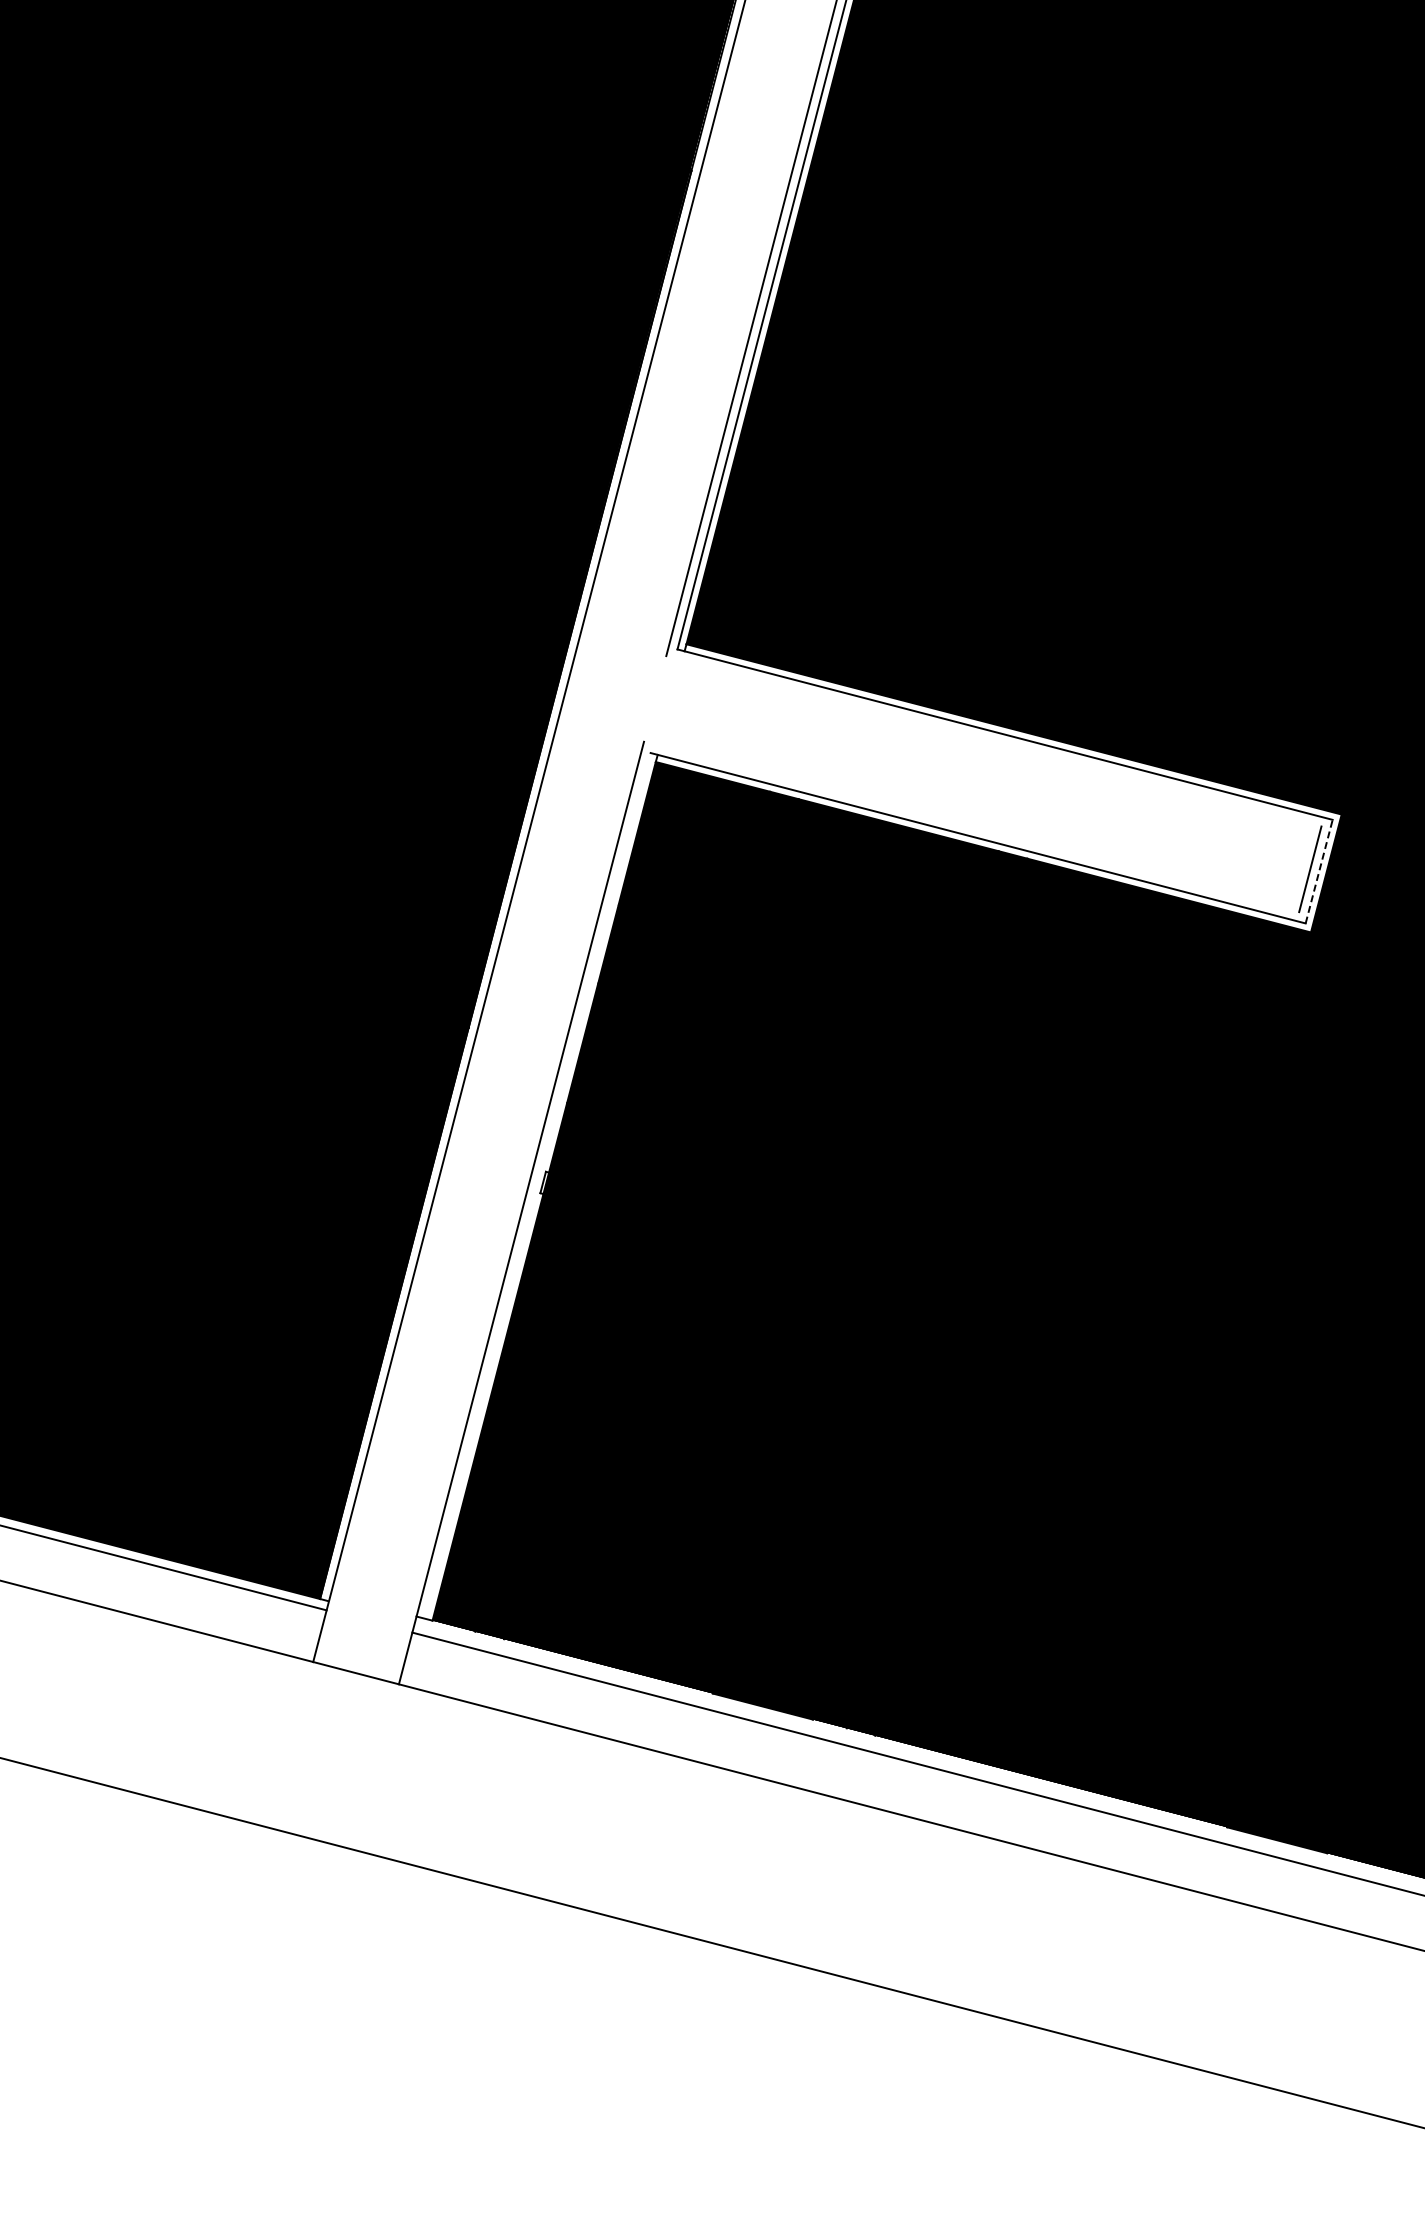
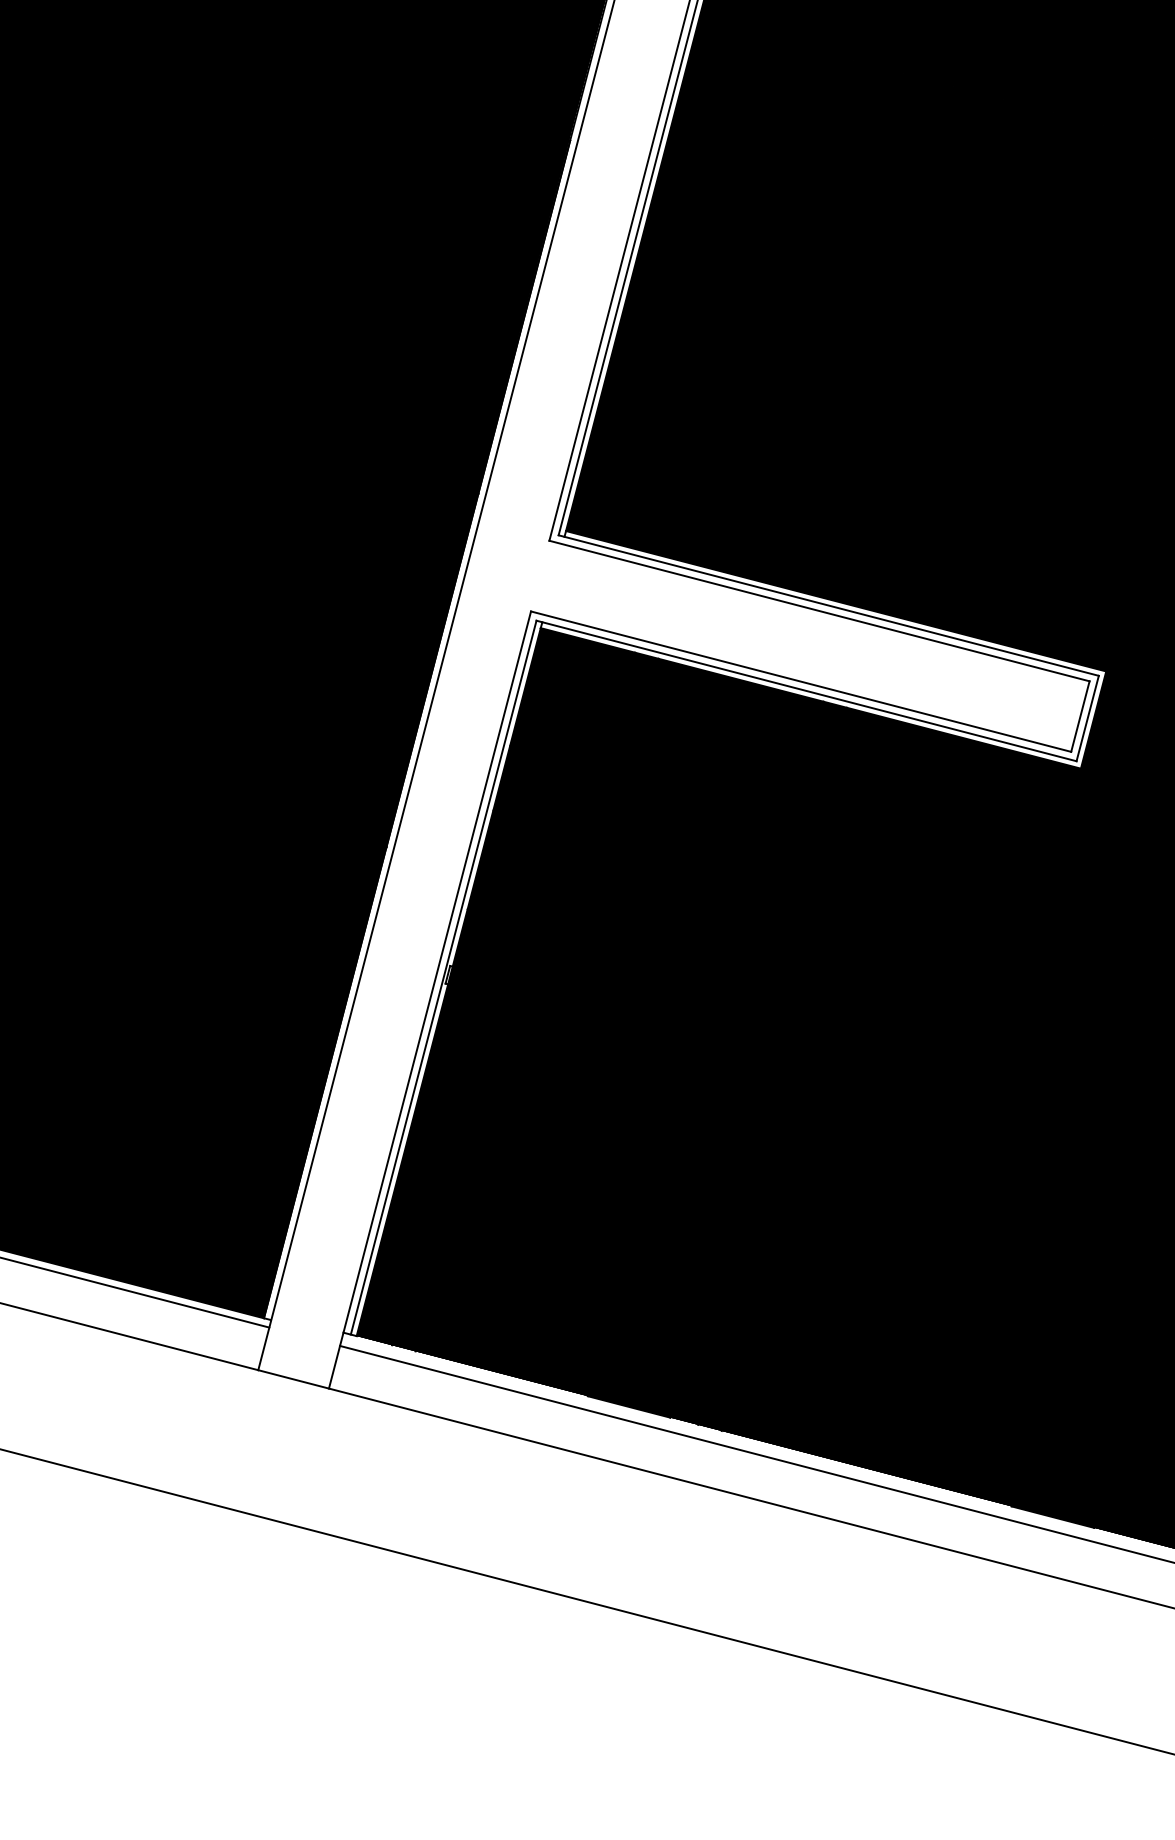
line: (993, 741) -> (819, 611), added
line: (971, 826) -> (801, 681), added
line: (1319, 871) -> (1087, 718), dashed -> solid
line: (537, 1185) -> (443, 977), added

